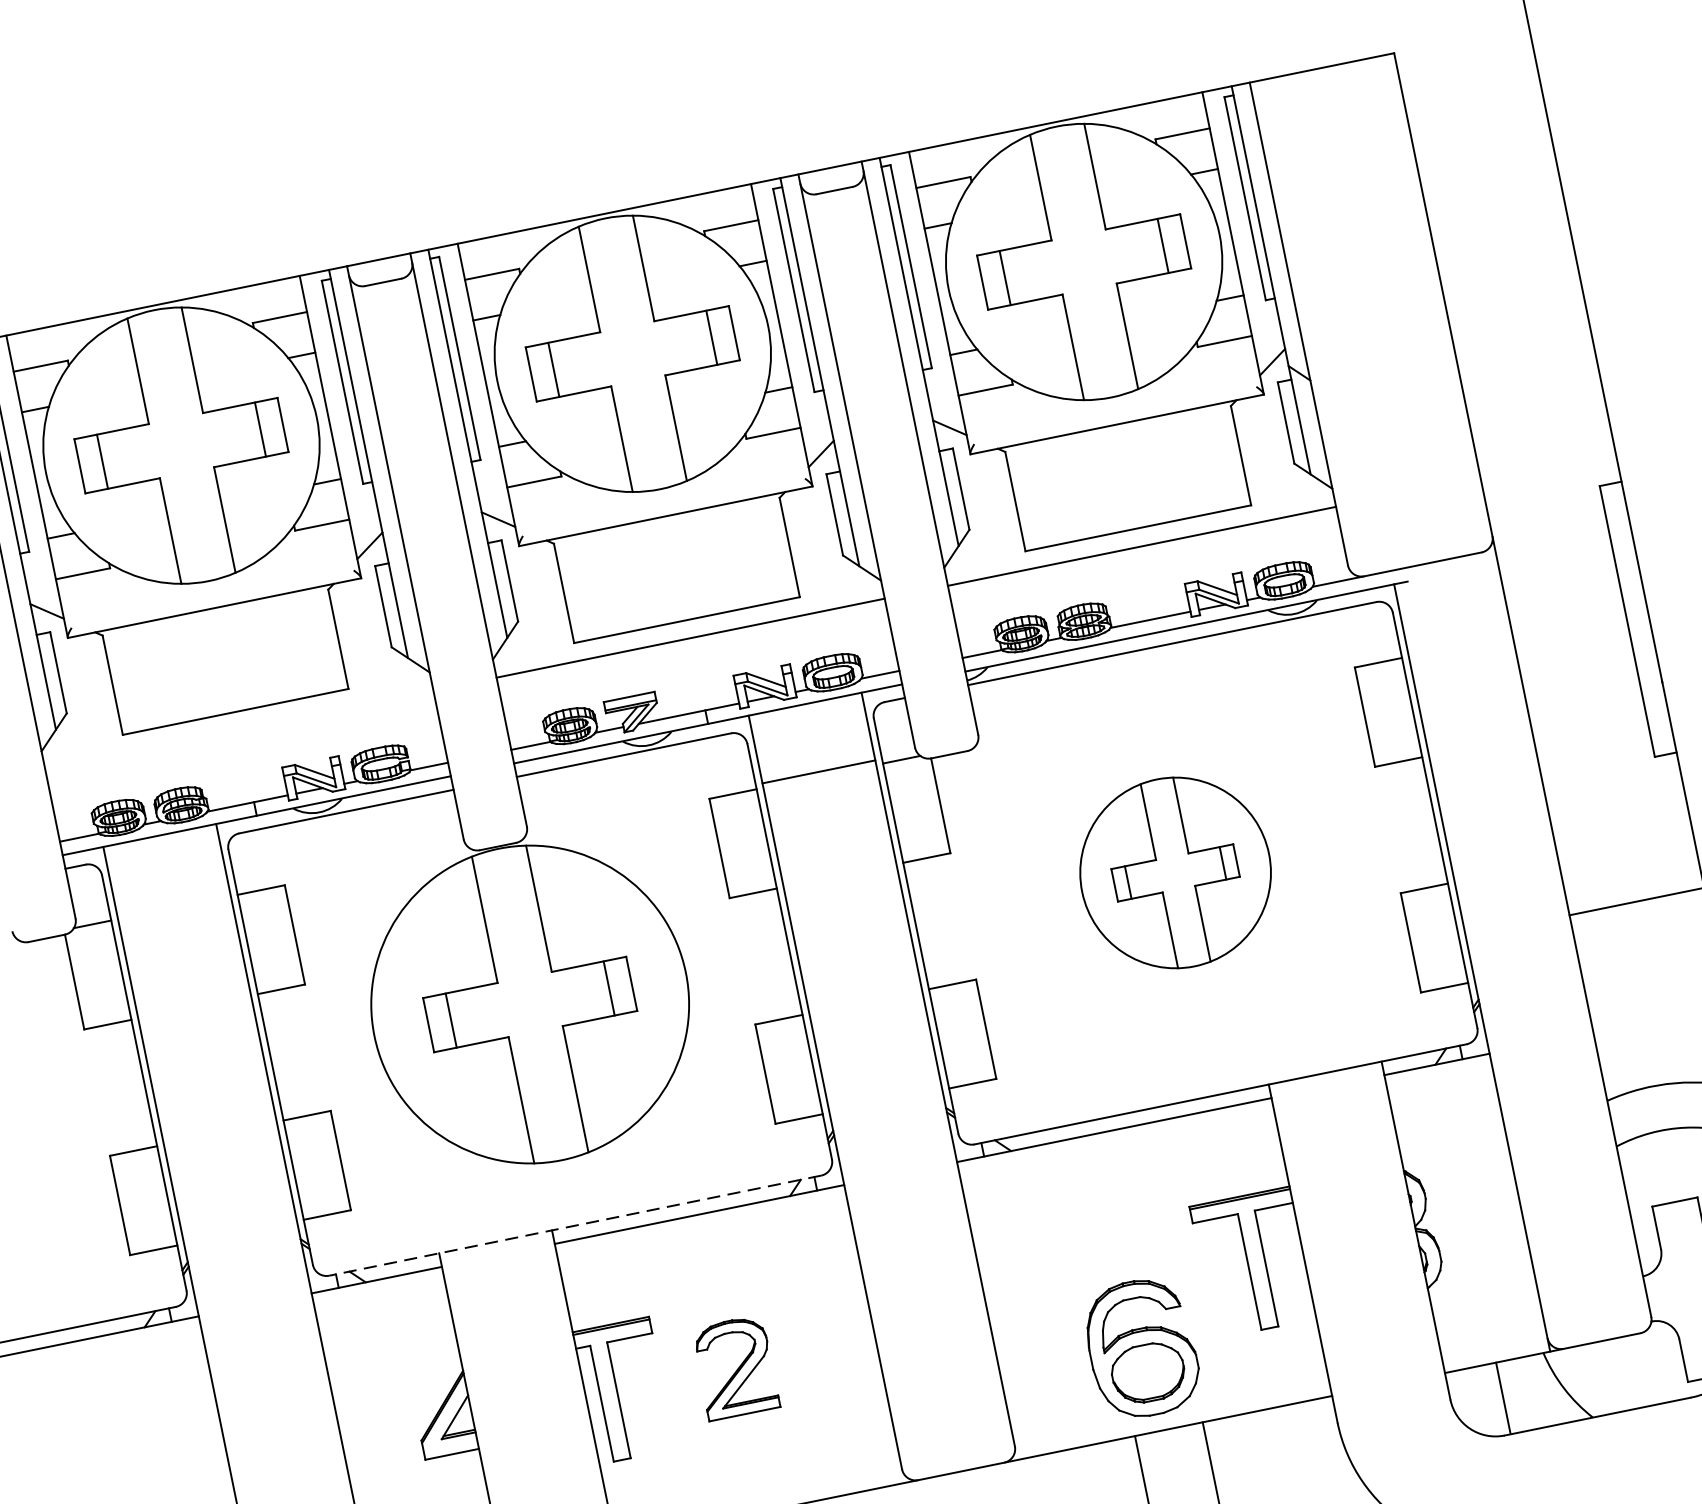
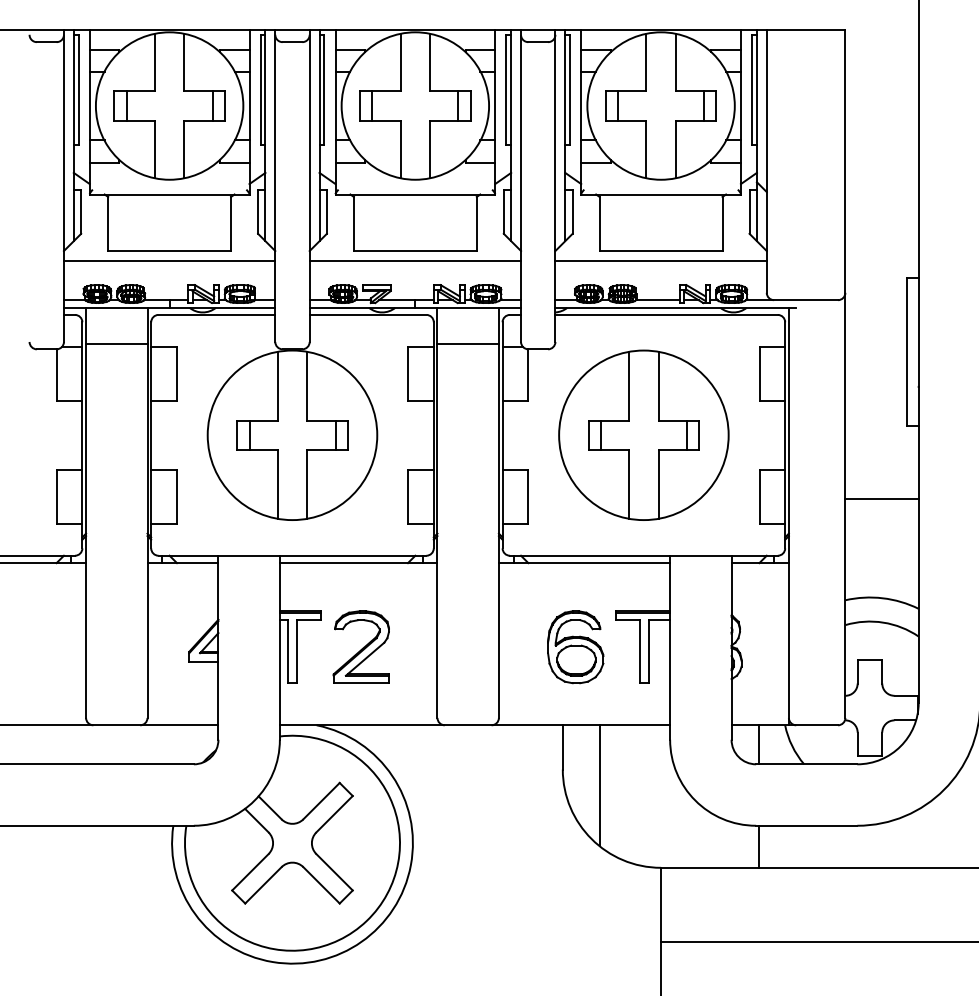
line: (238, 729) -> (169, 260), added
part: (1174, 871) -> (643, 434), size x1.67
line: (173, 903) -> (116, 344), added
line: (575, 1225) -> (292, 555), dashed -> solid
part: (1141, 1349) -> (575, 647), moved
part: (734, 1366) -> (360, 646), size x1.43

